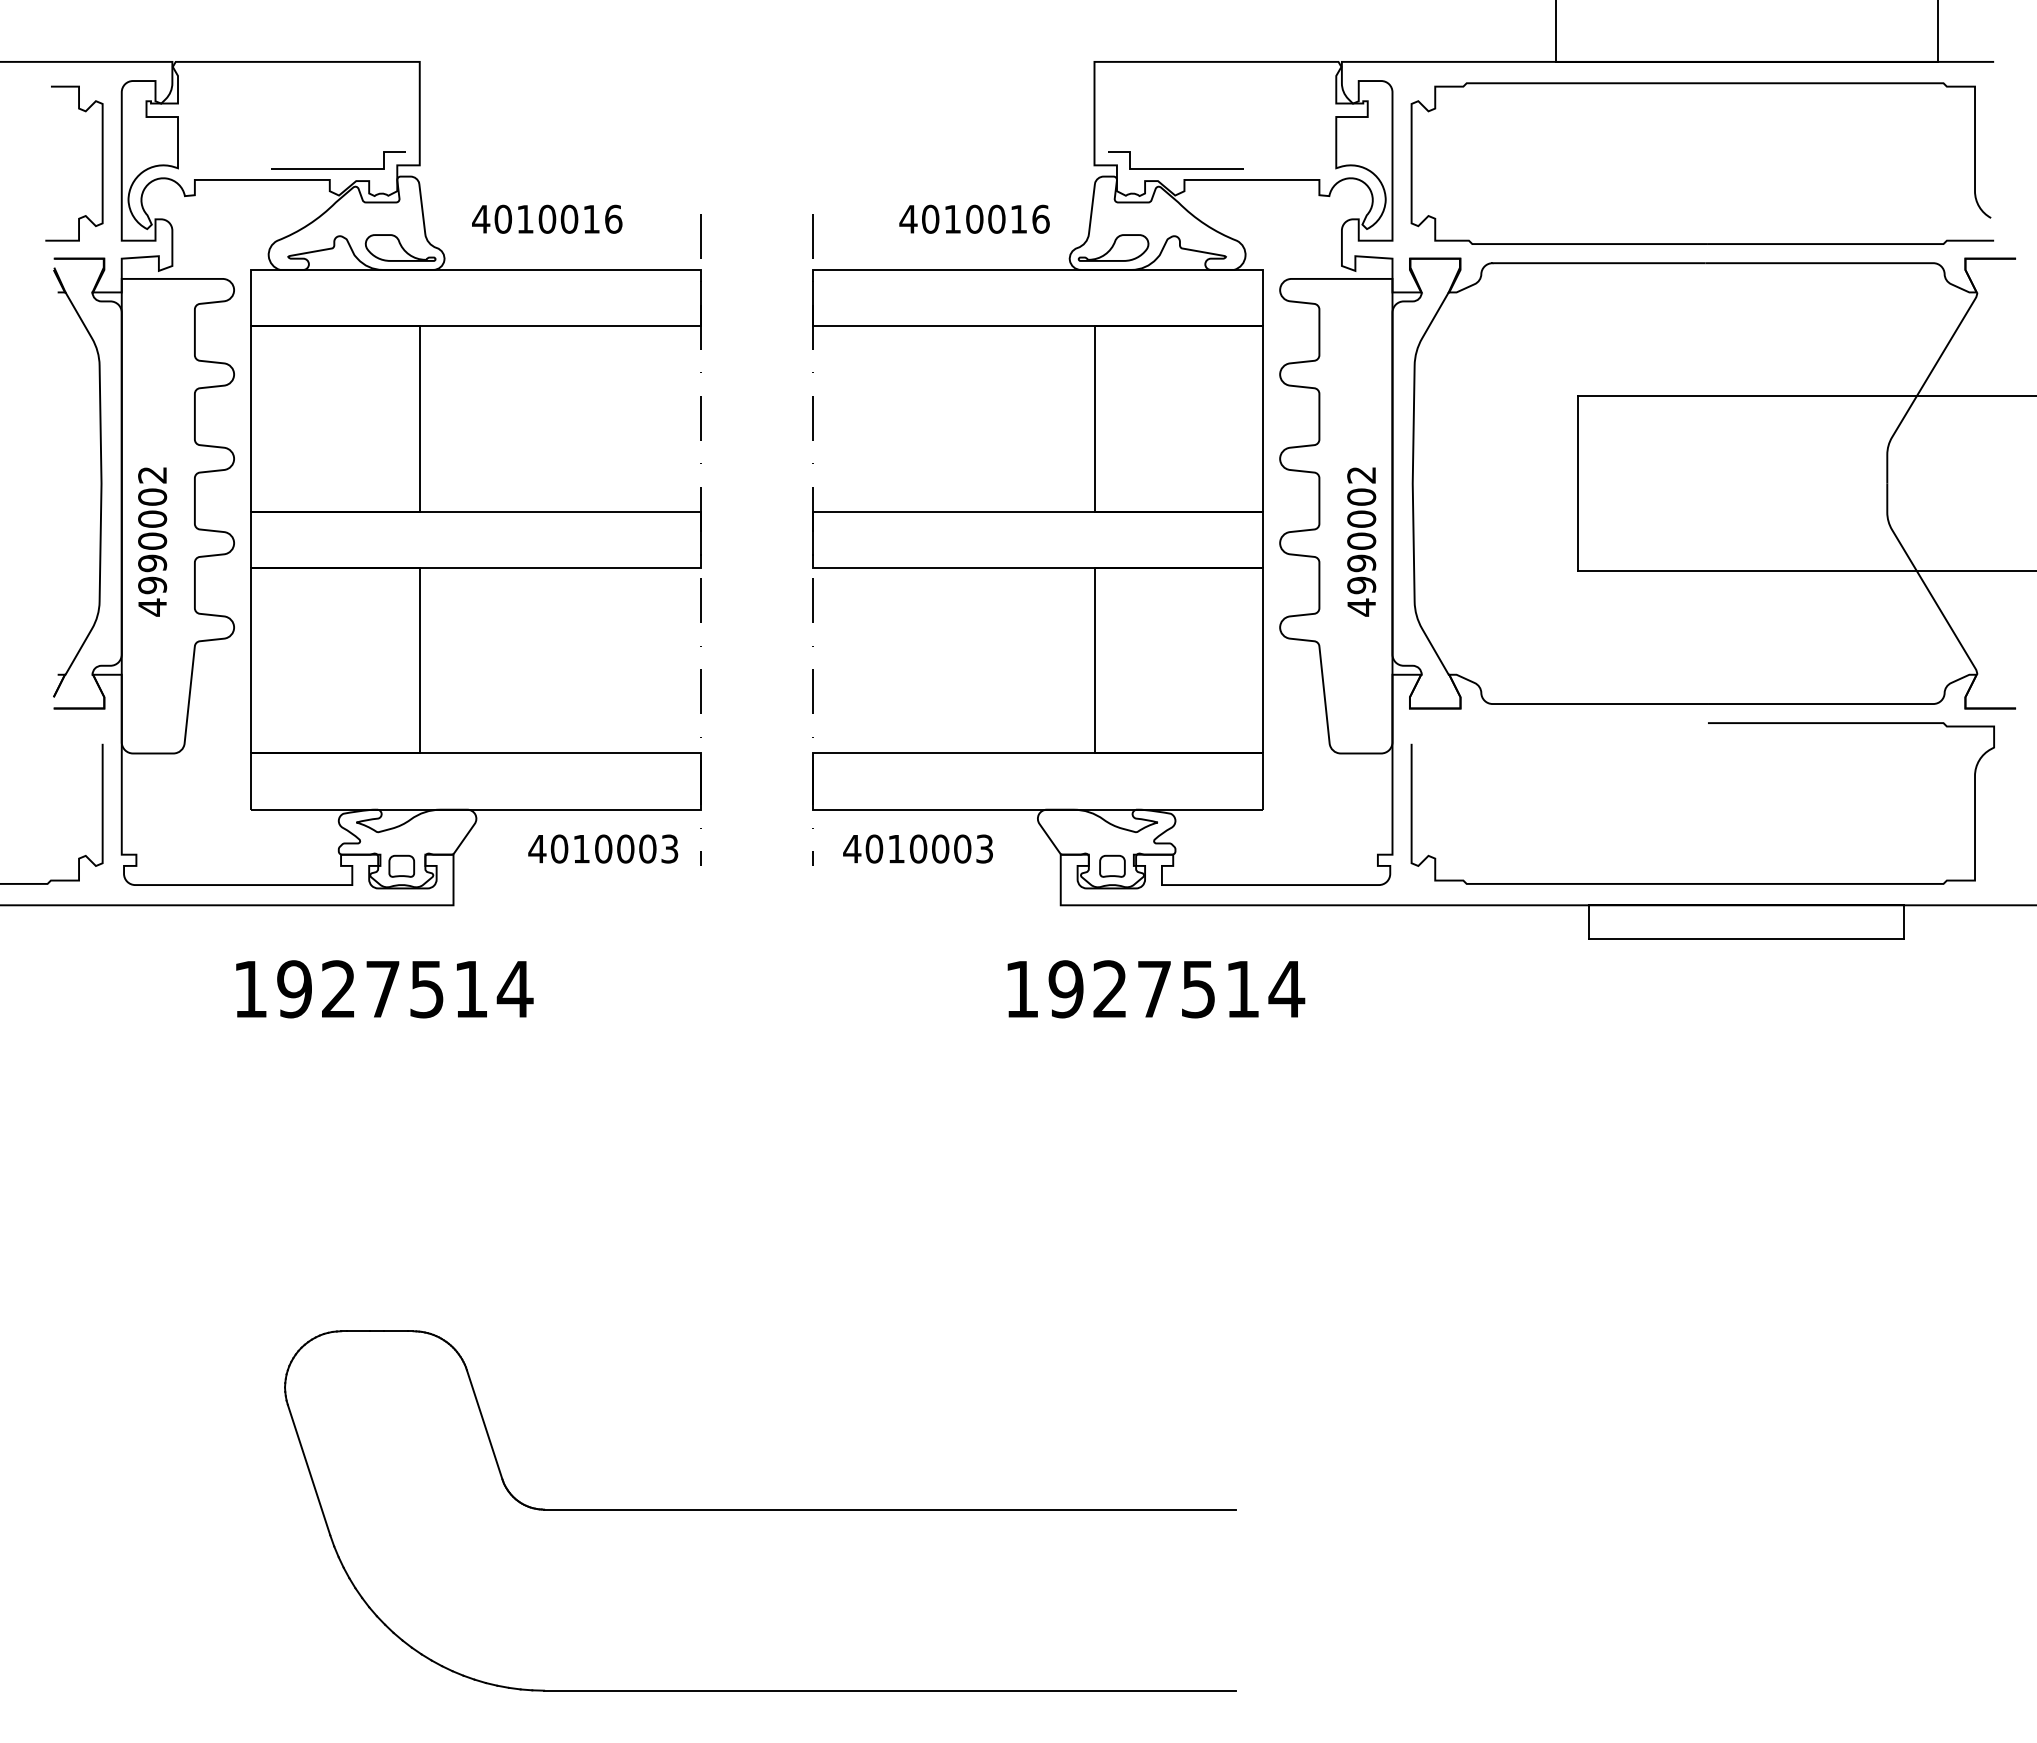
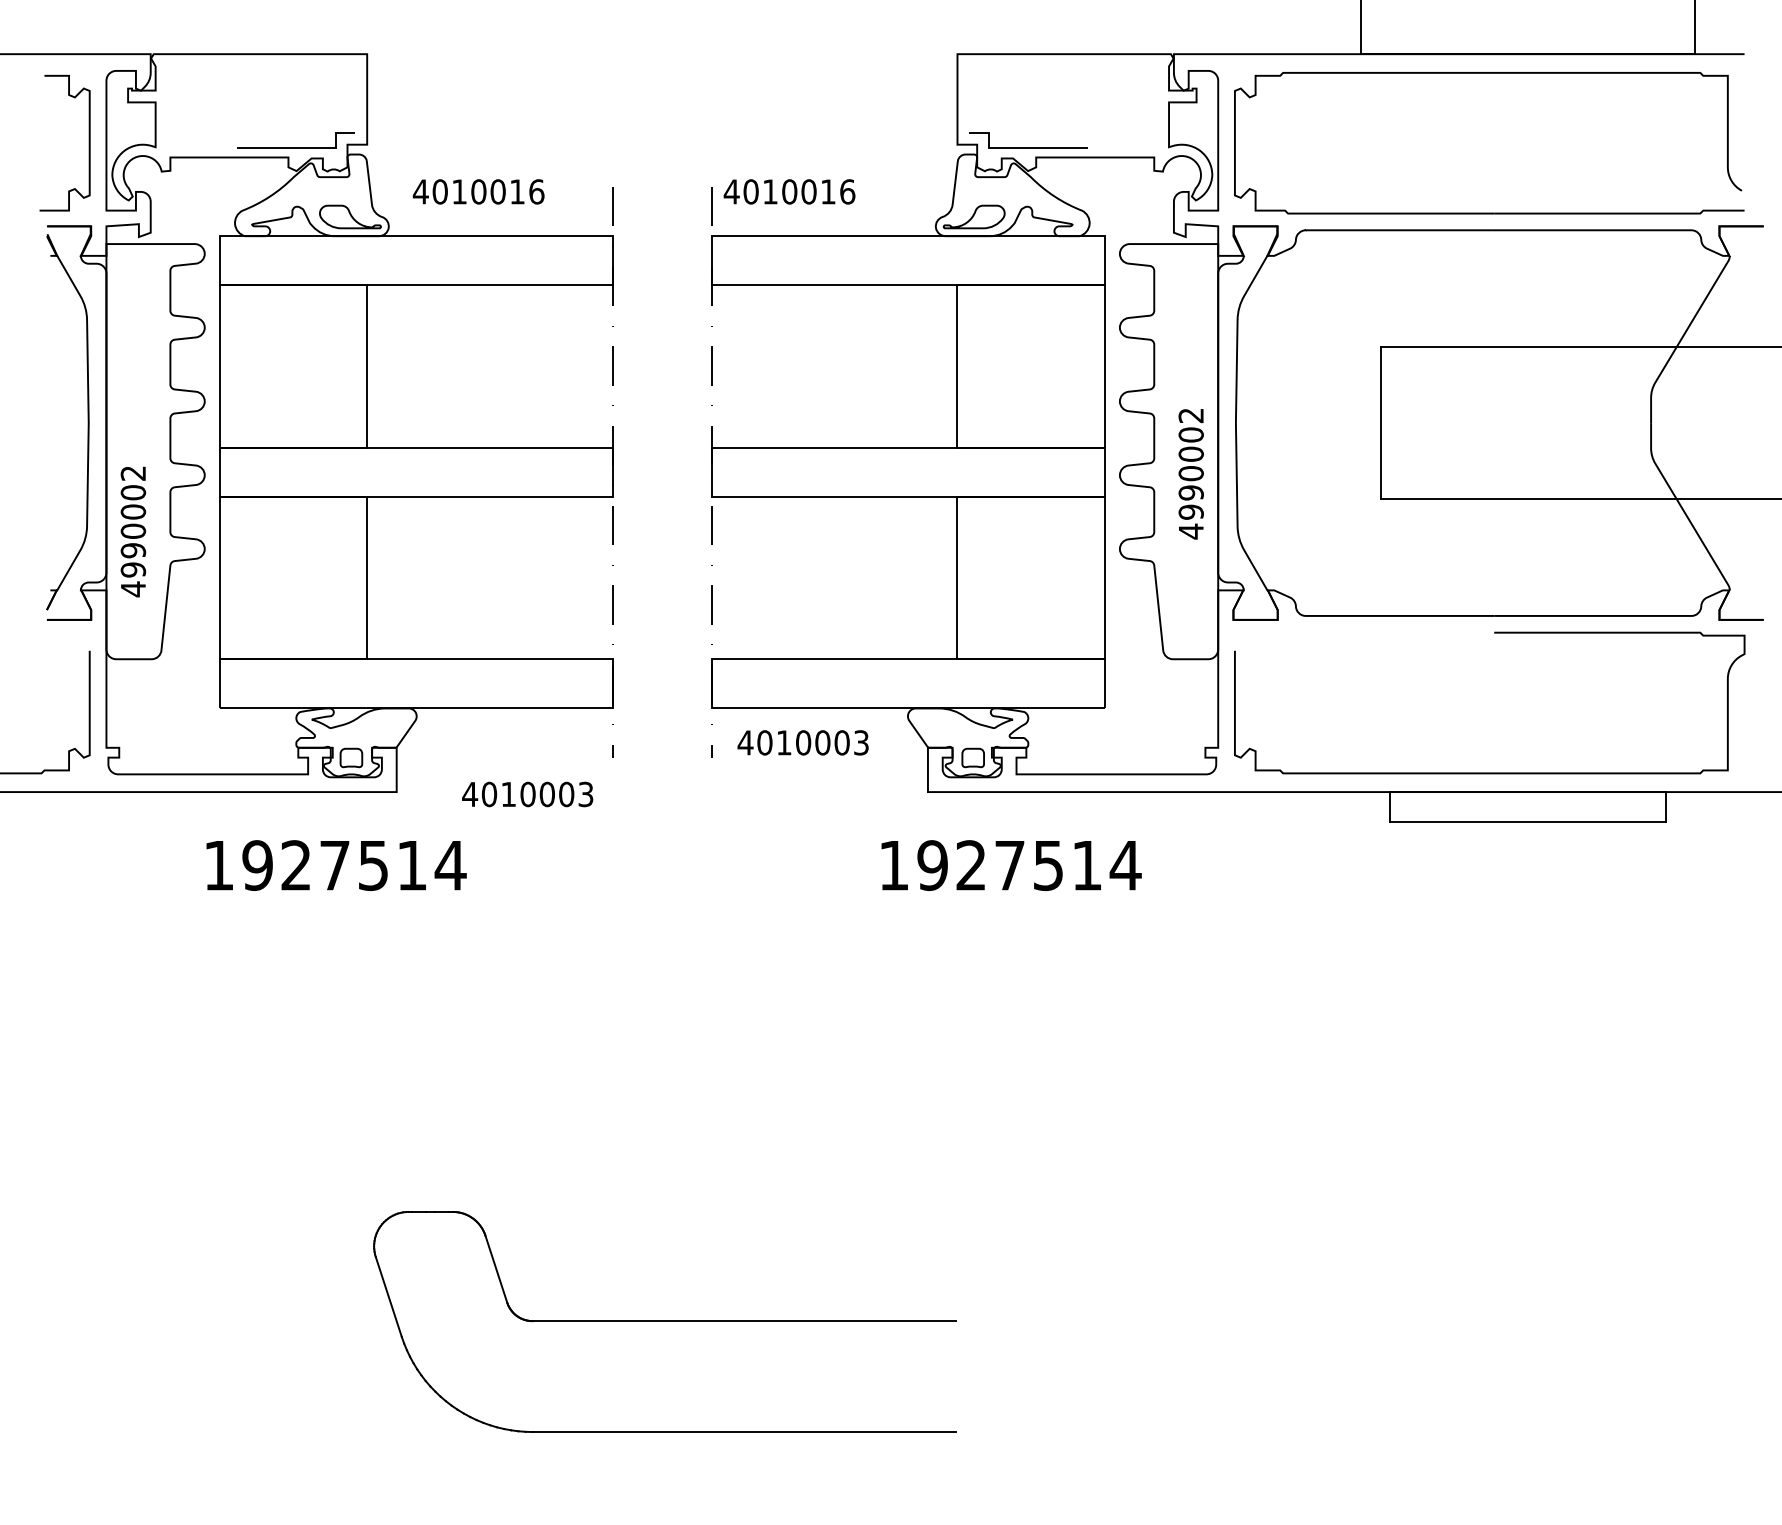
text: (974, 218) -> (789, 191), moved
text: (152, 541) -> (133, 531), moved
text: (603, 848) -> (527, 793), moved
part: (760, 1510) -> (665, 1321), size x0.7

